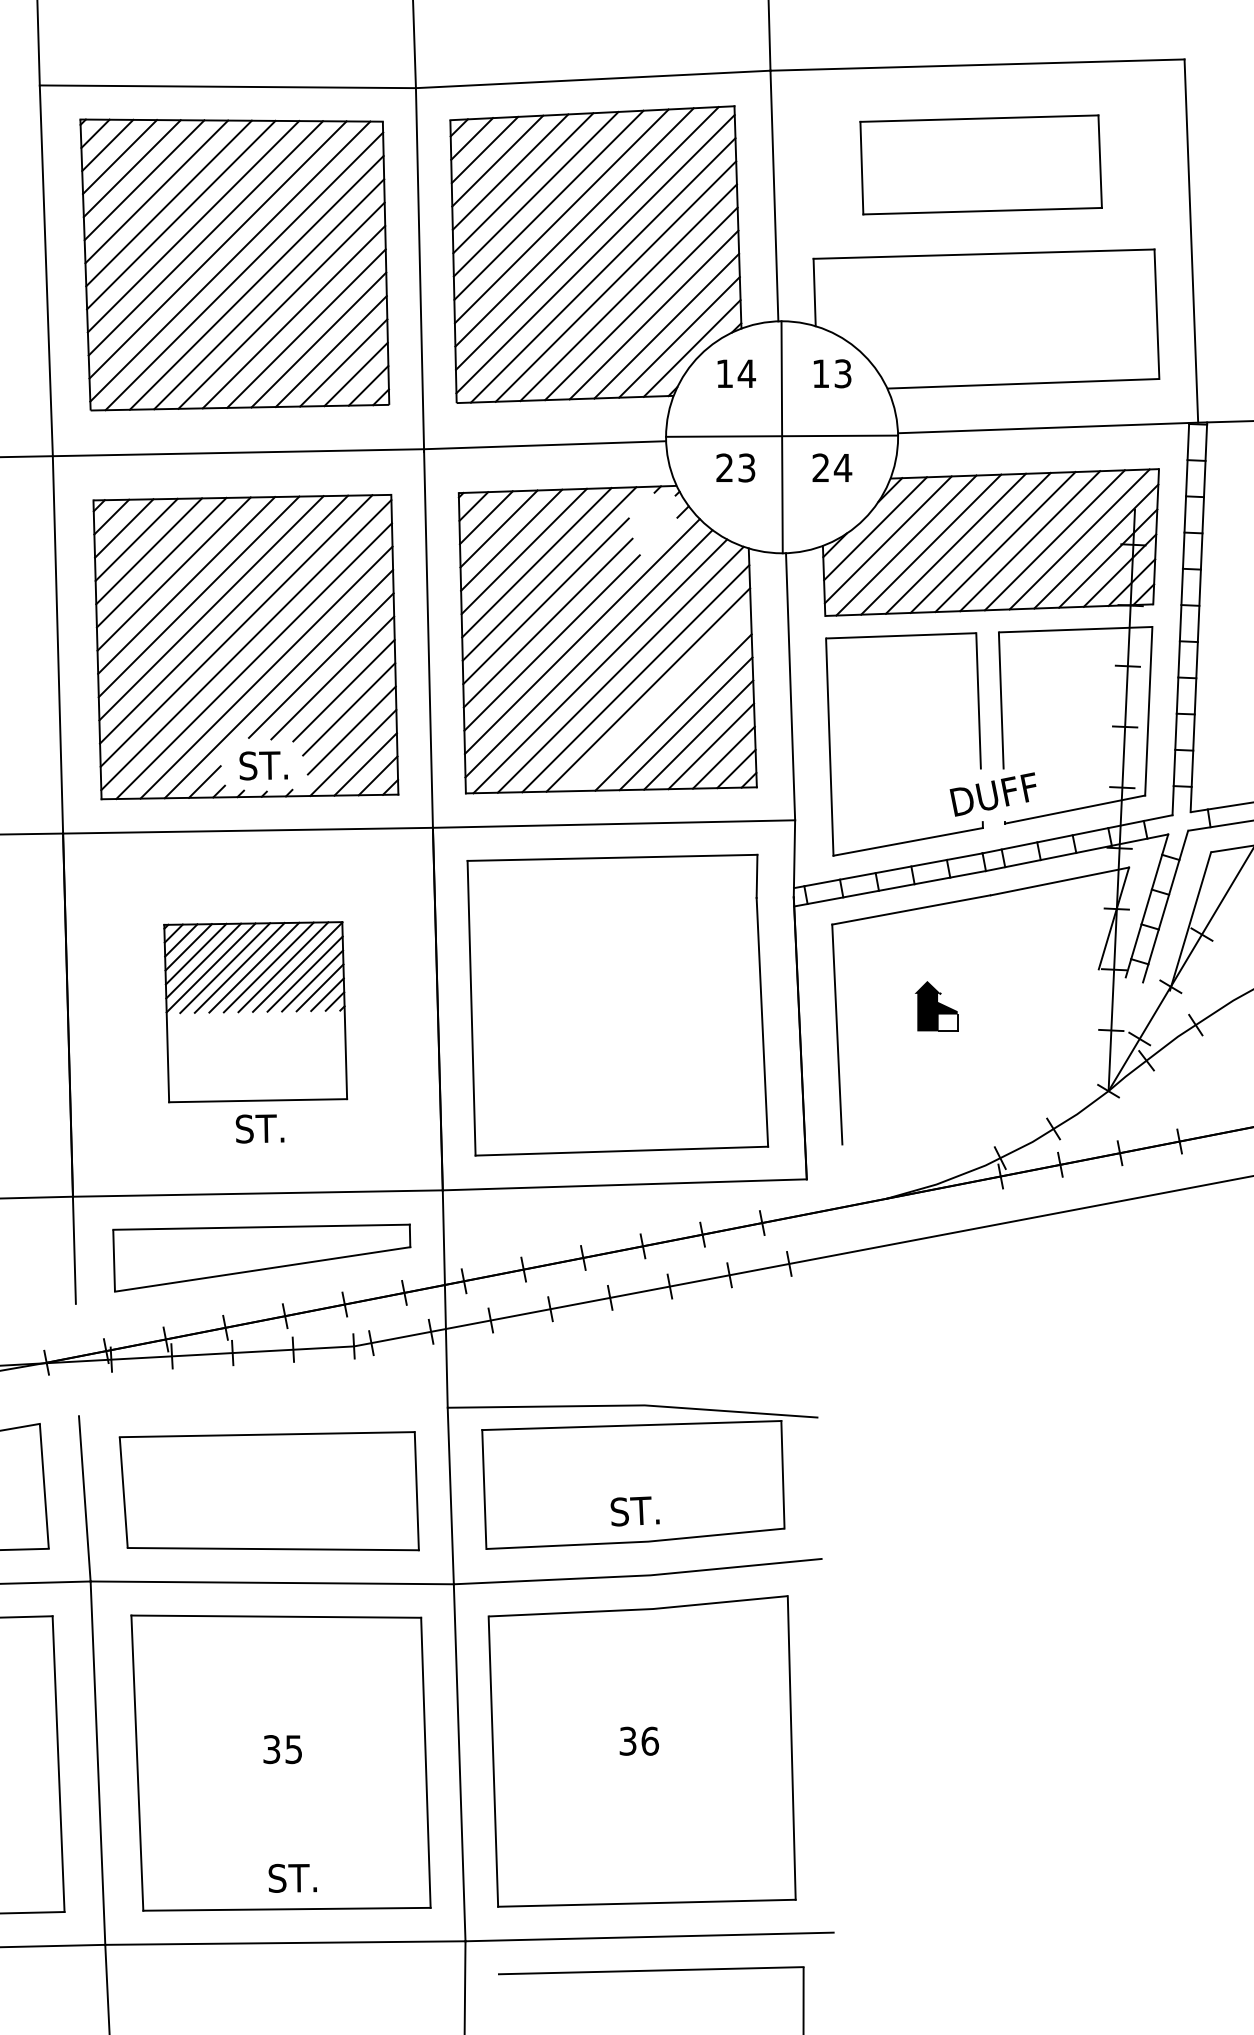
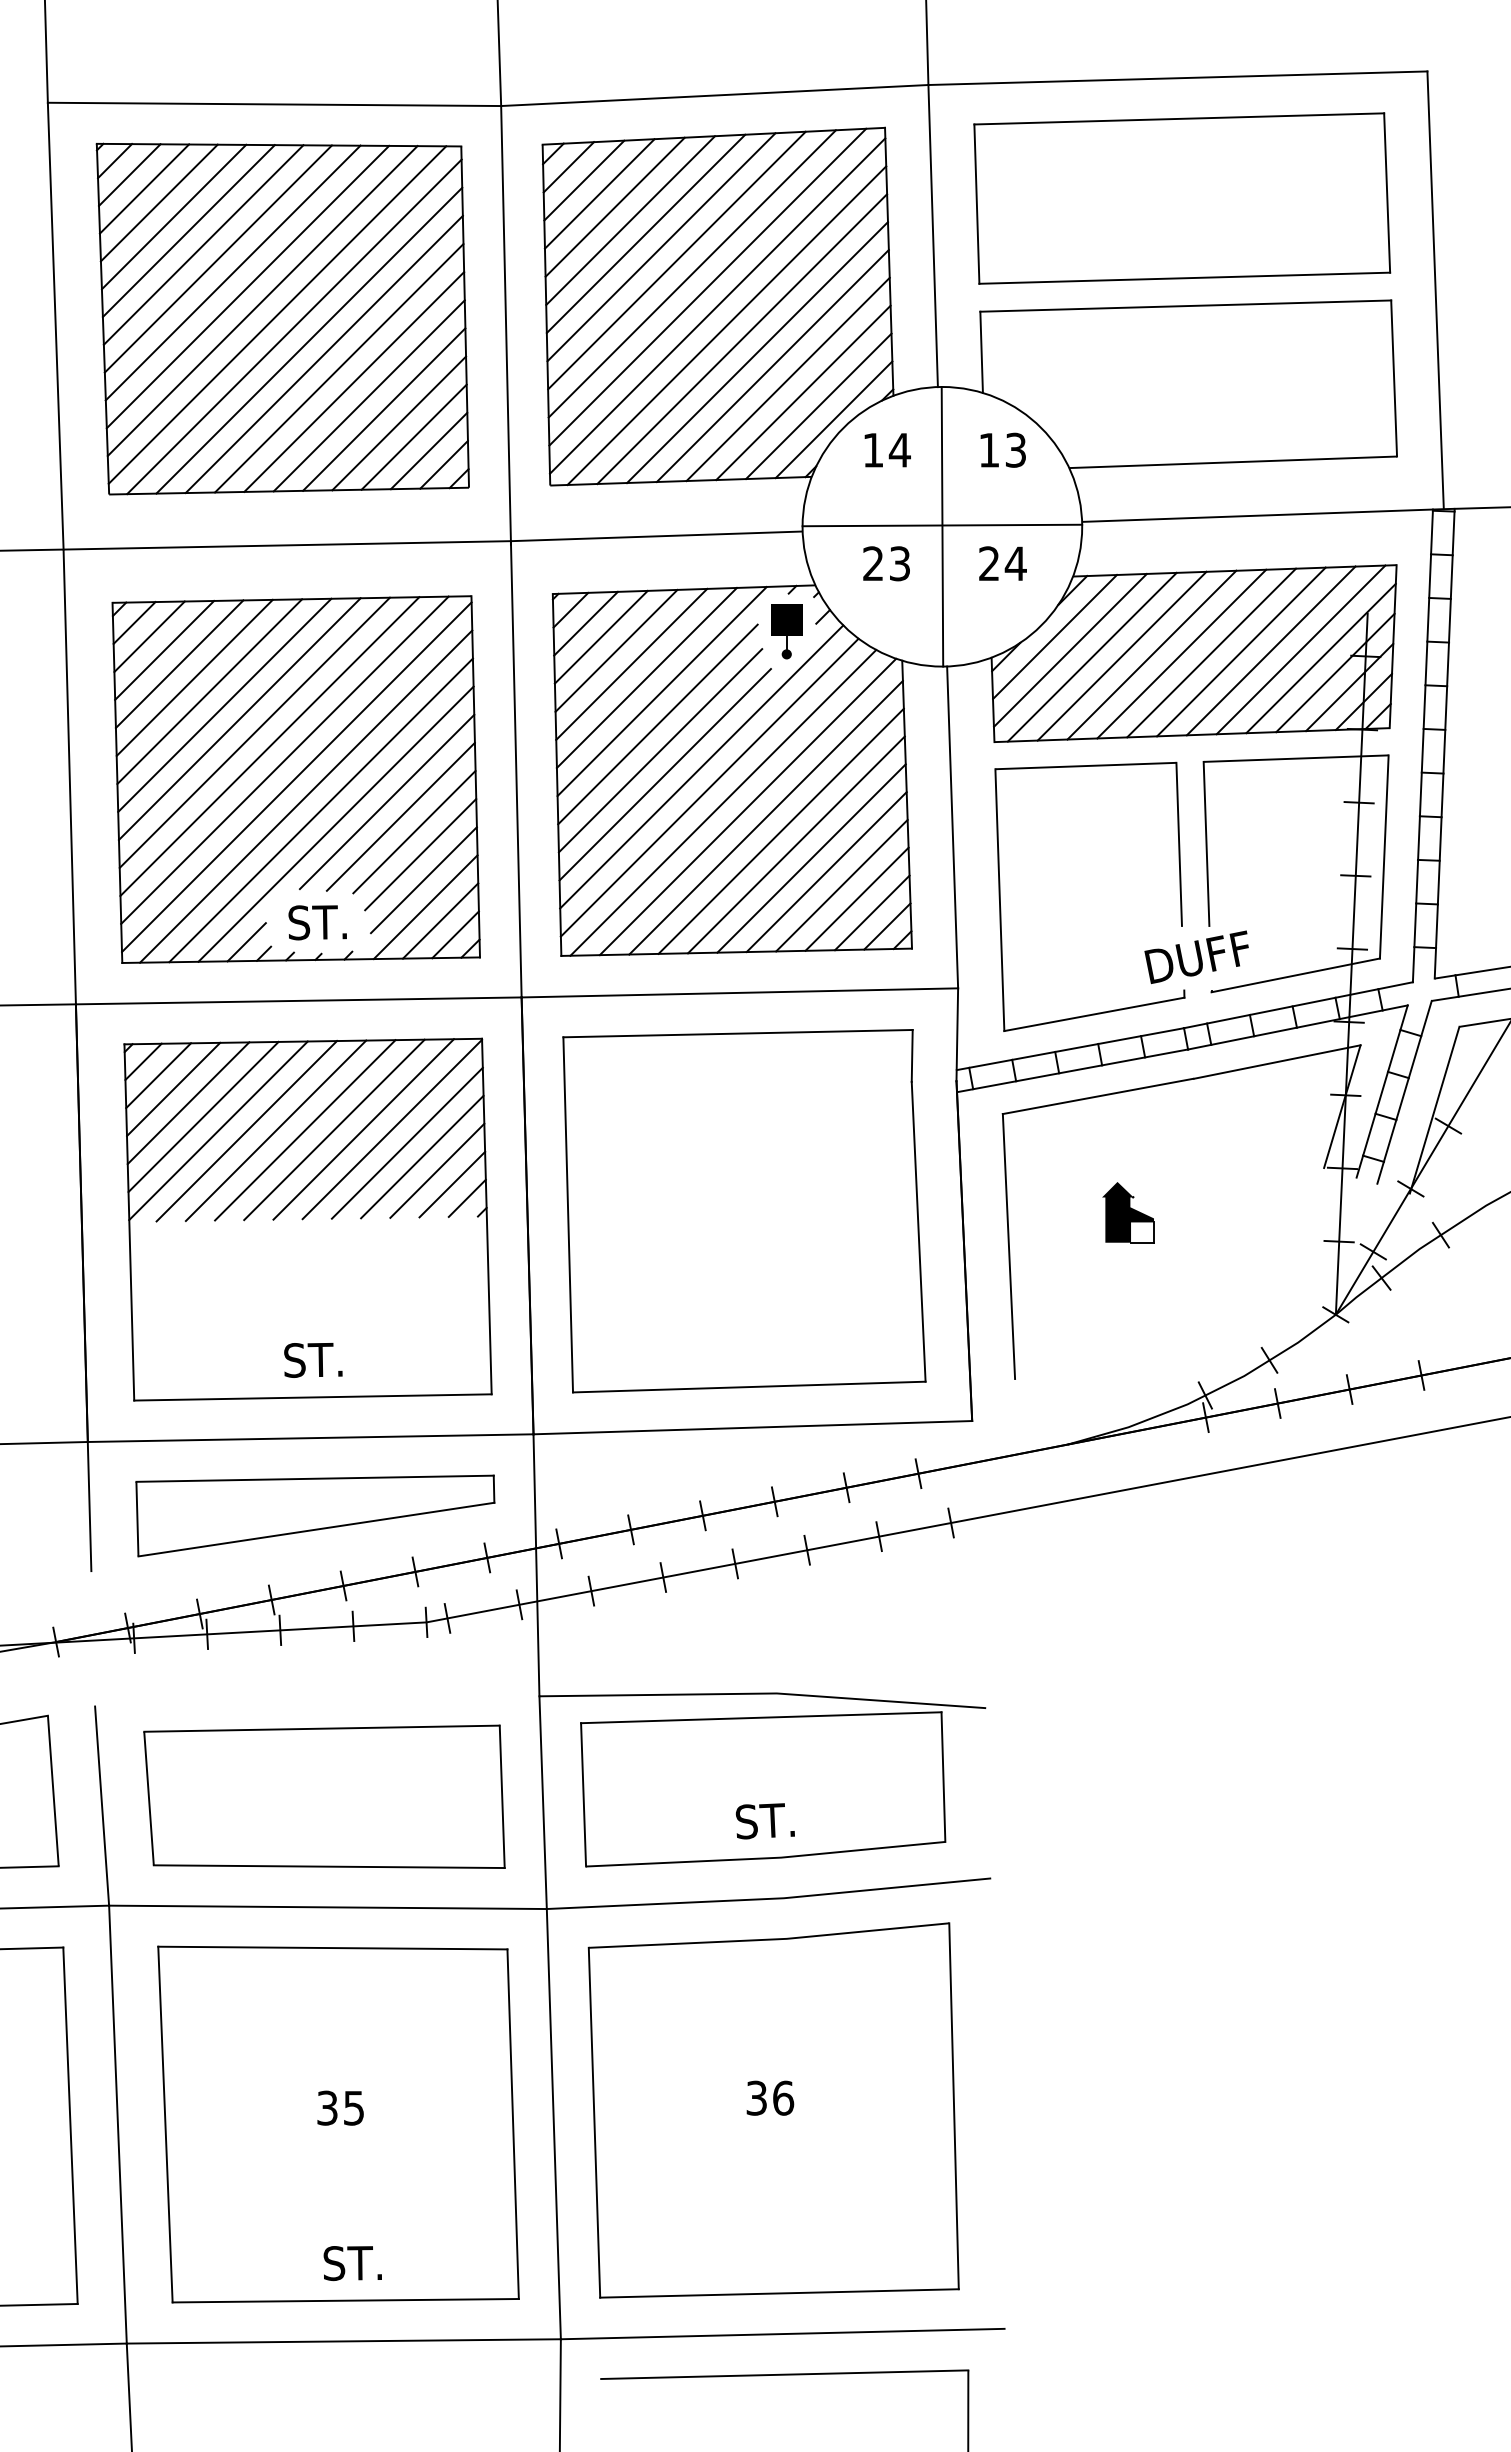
part: (981, 164) -> (1182, 198), size x1.43
part: (652, 524) -> (786, 631), added
line: (661, 700) -> (796, 844), added
part: (255, 1012) -> (307, 1219), size x1.67

